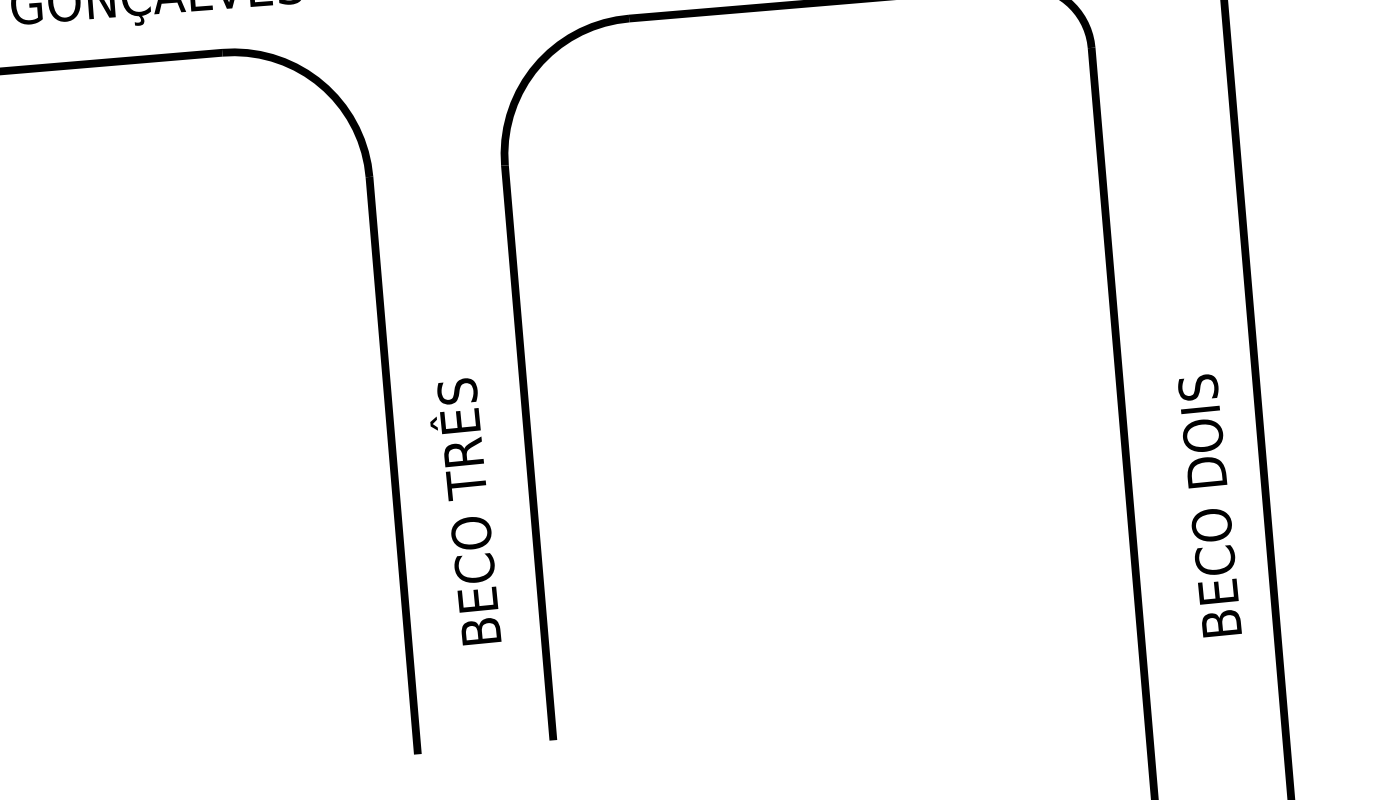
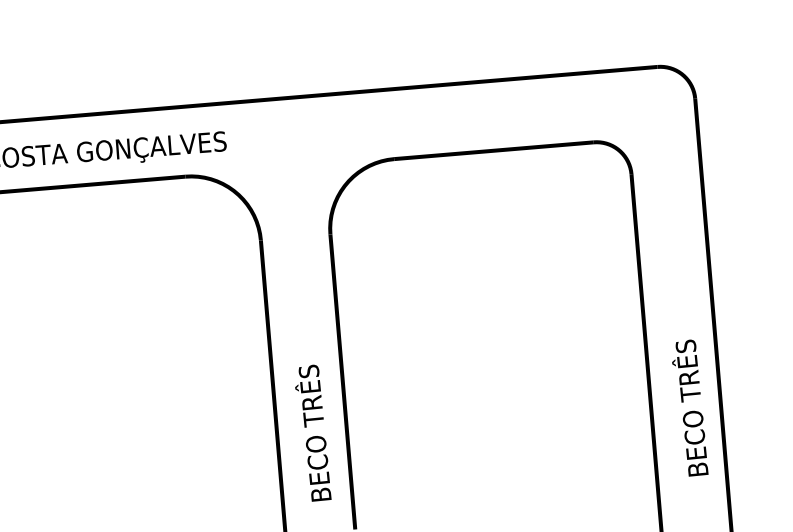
text: (1198, 430) -> (686, 370), BECO DOIS -> BECO TRÊS
text: (466, 510) -> (313, 432), moved

